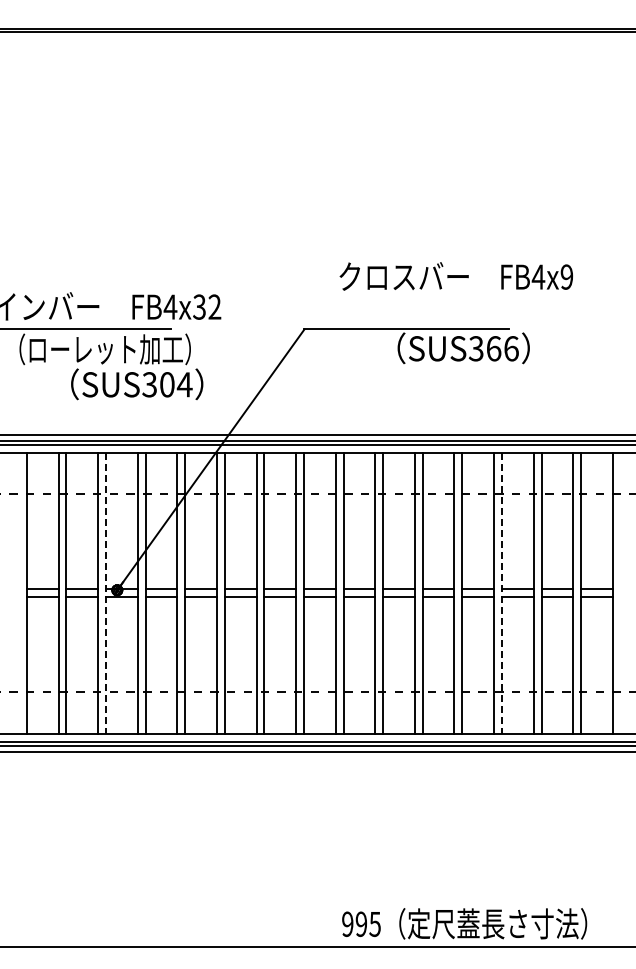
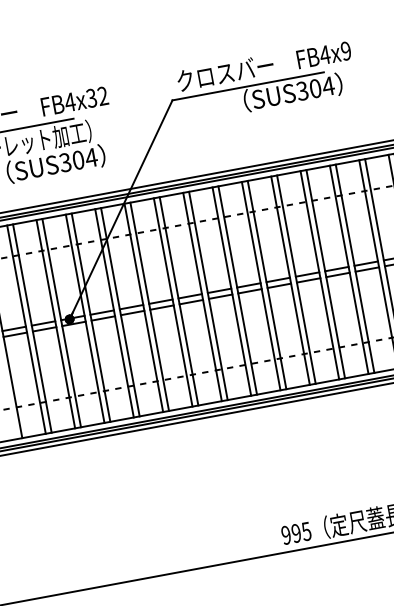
text: (455, 276) -> (263, 65), moved
text: (502, 348) -> (321, 87), SUS366 -> SUS304
line: (106, 593) -> (62, 323), dashed -> solid
line: (501, 593) -> (354, 269), dashed -> solid

